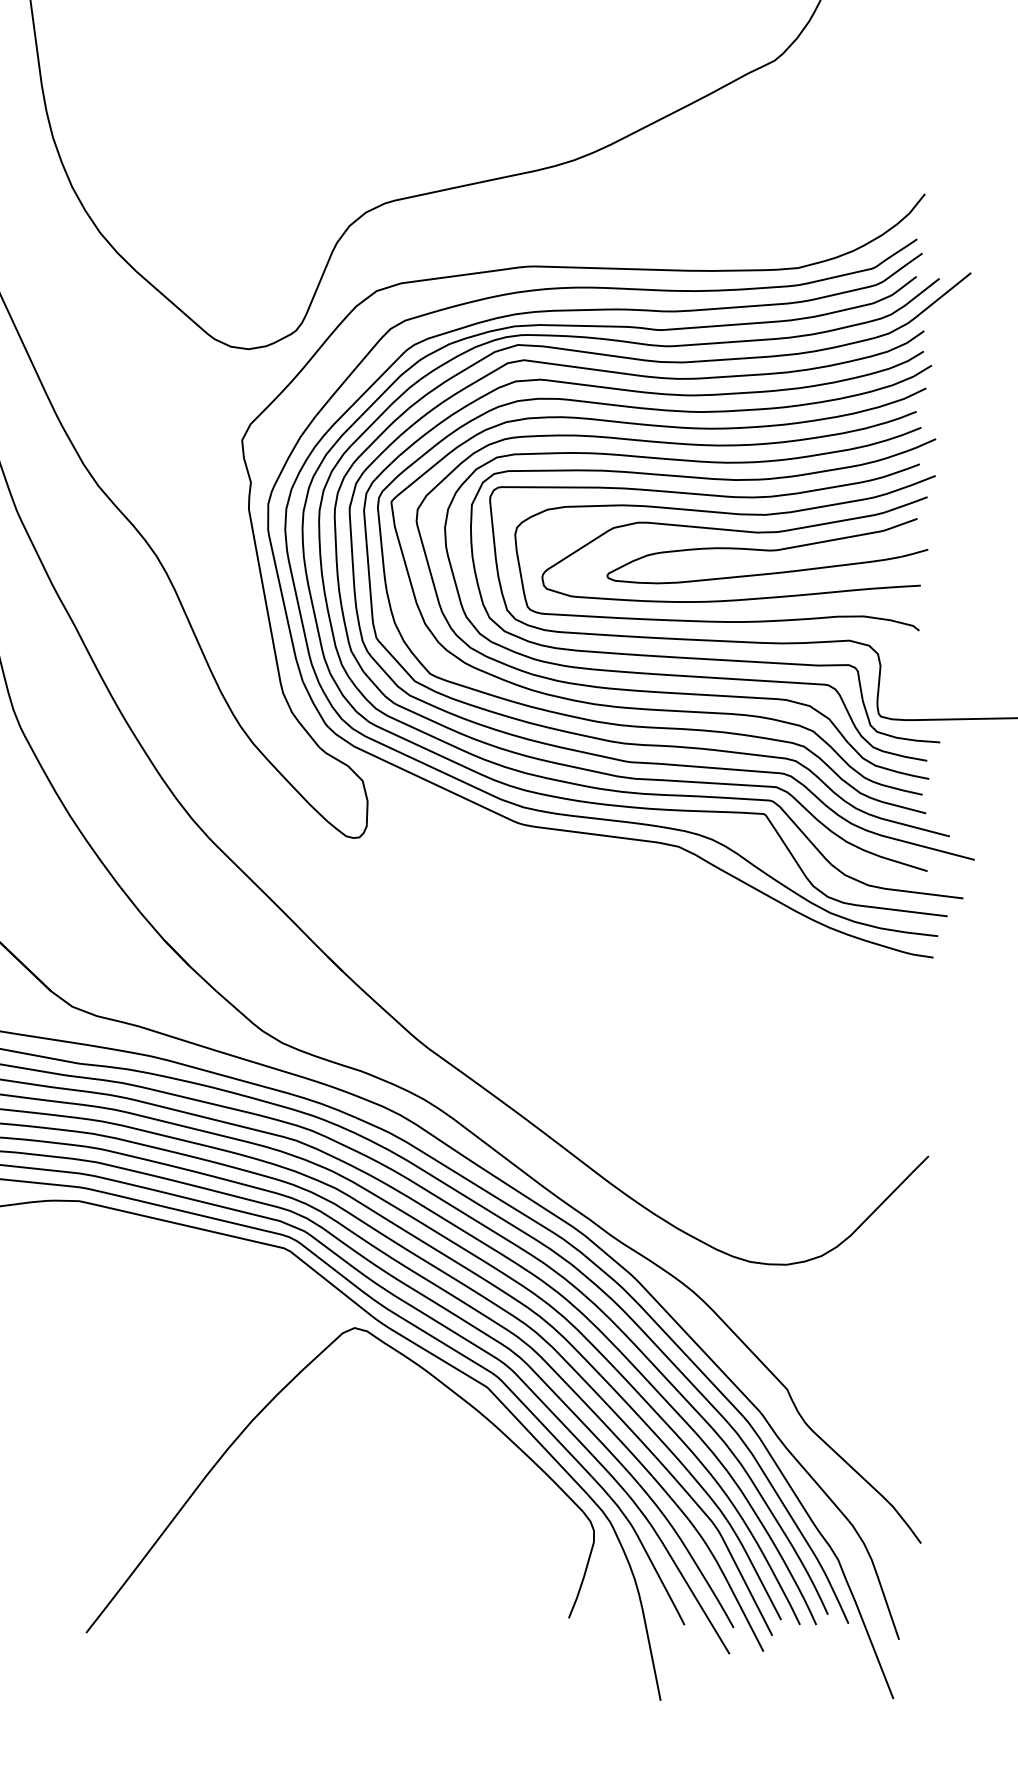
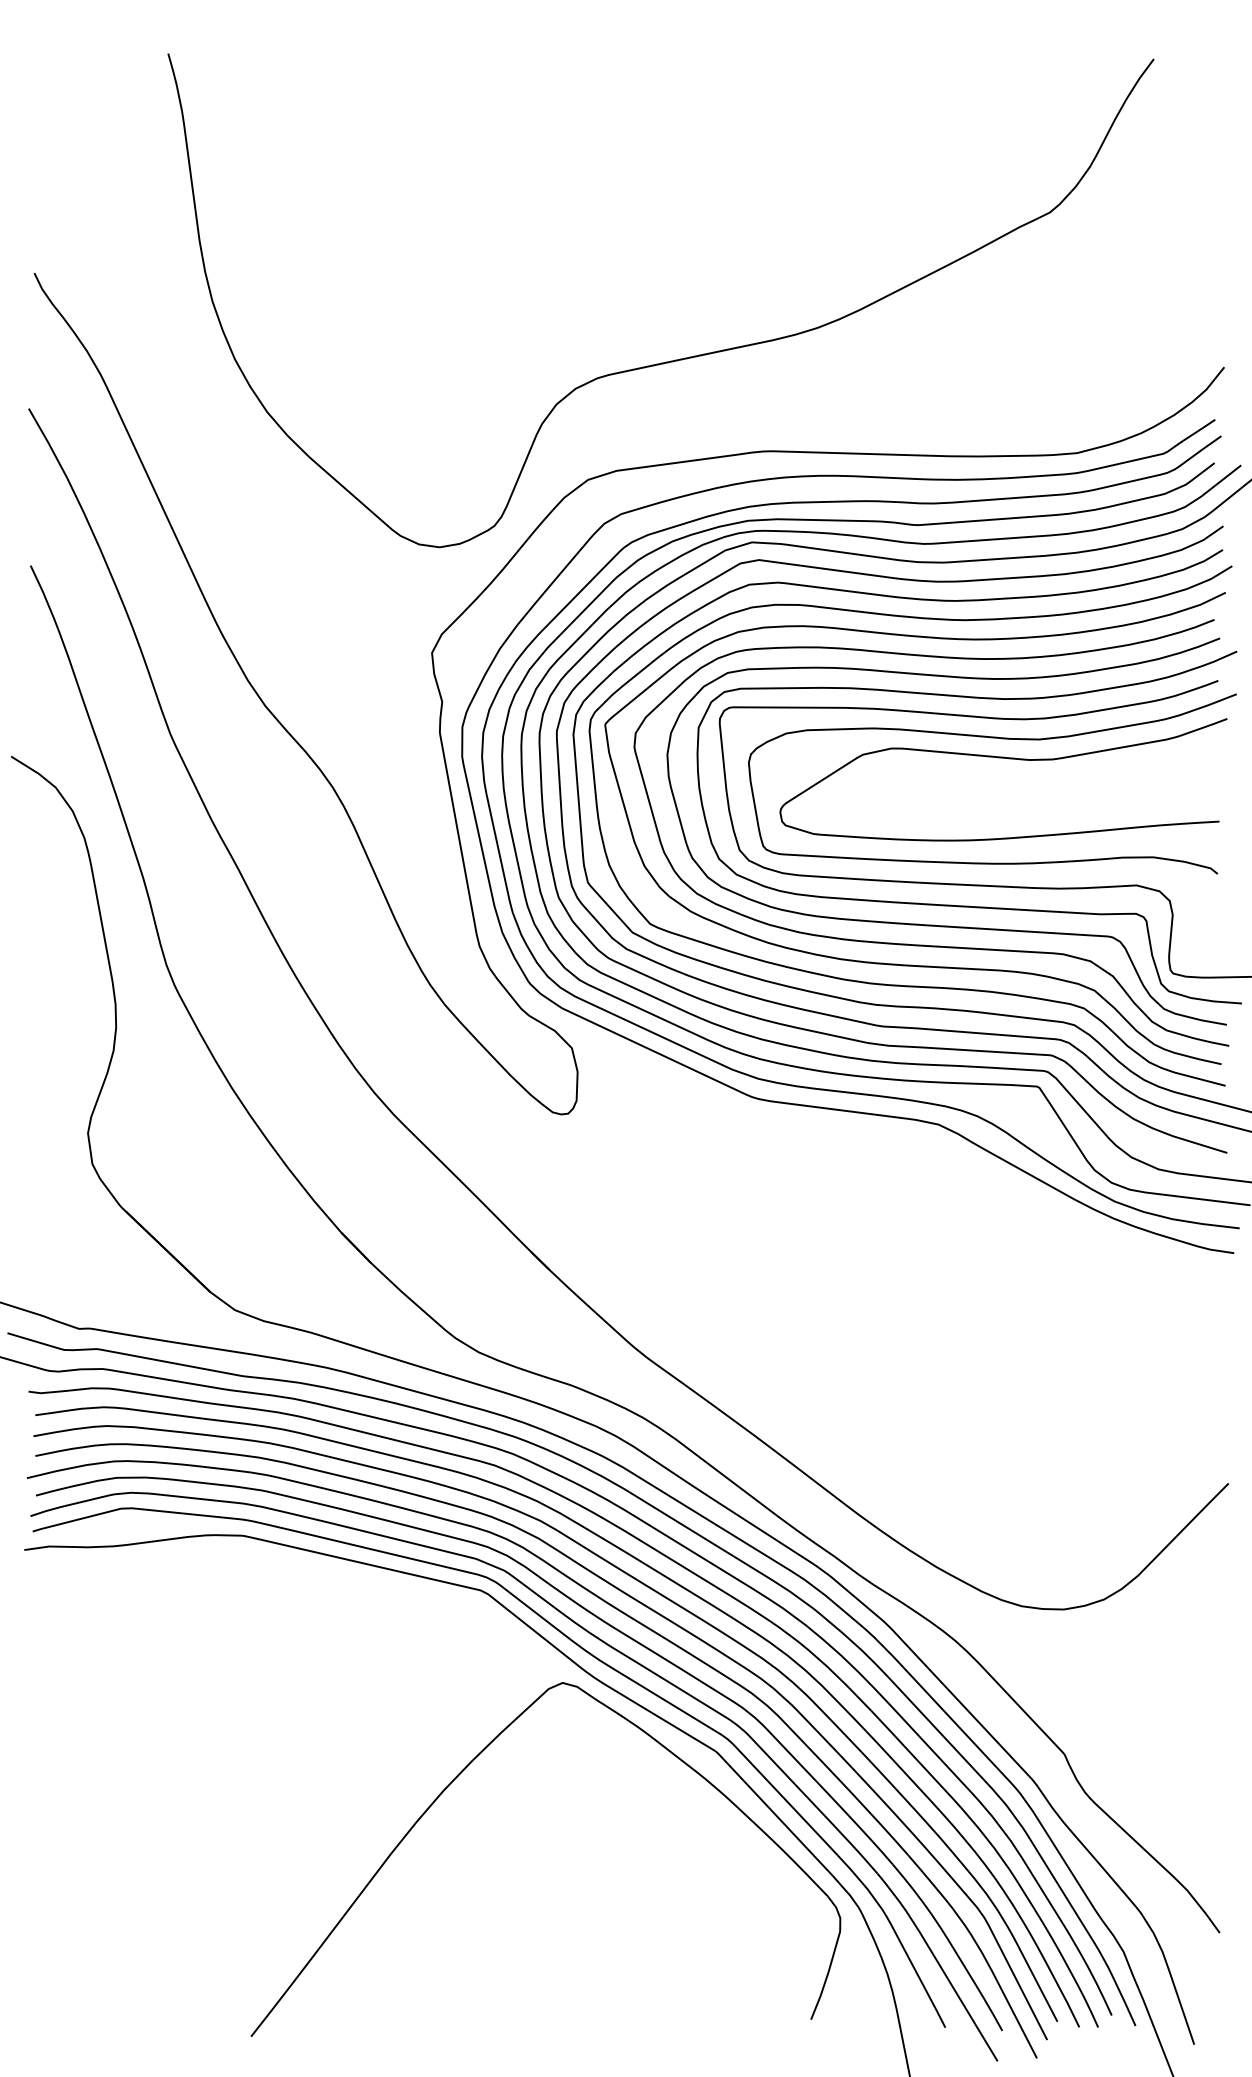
part: (767, 551) -> (1041, 781), removed

